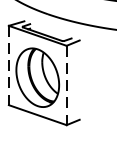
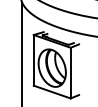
line: (8, 65) -> (33, 60), dashed -> solid
line: (66, 86) -> (70, 73), dashed -> solid

